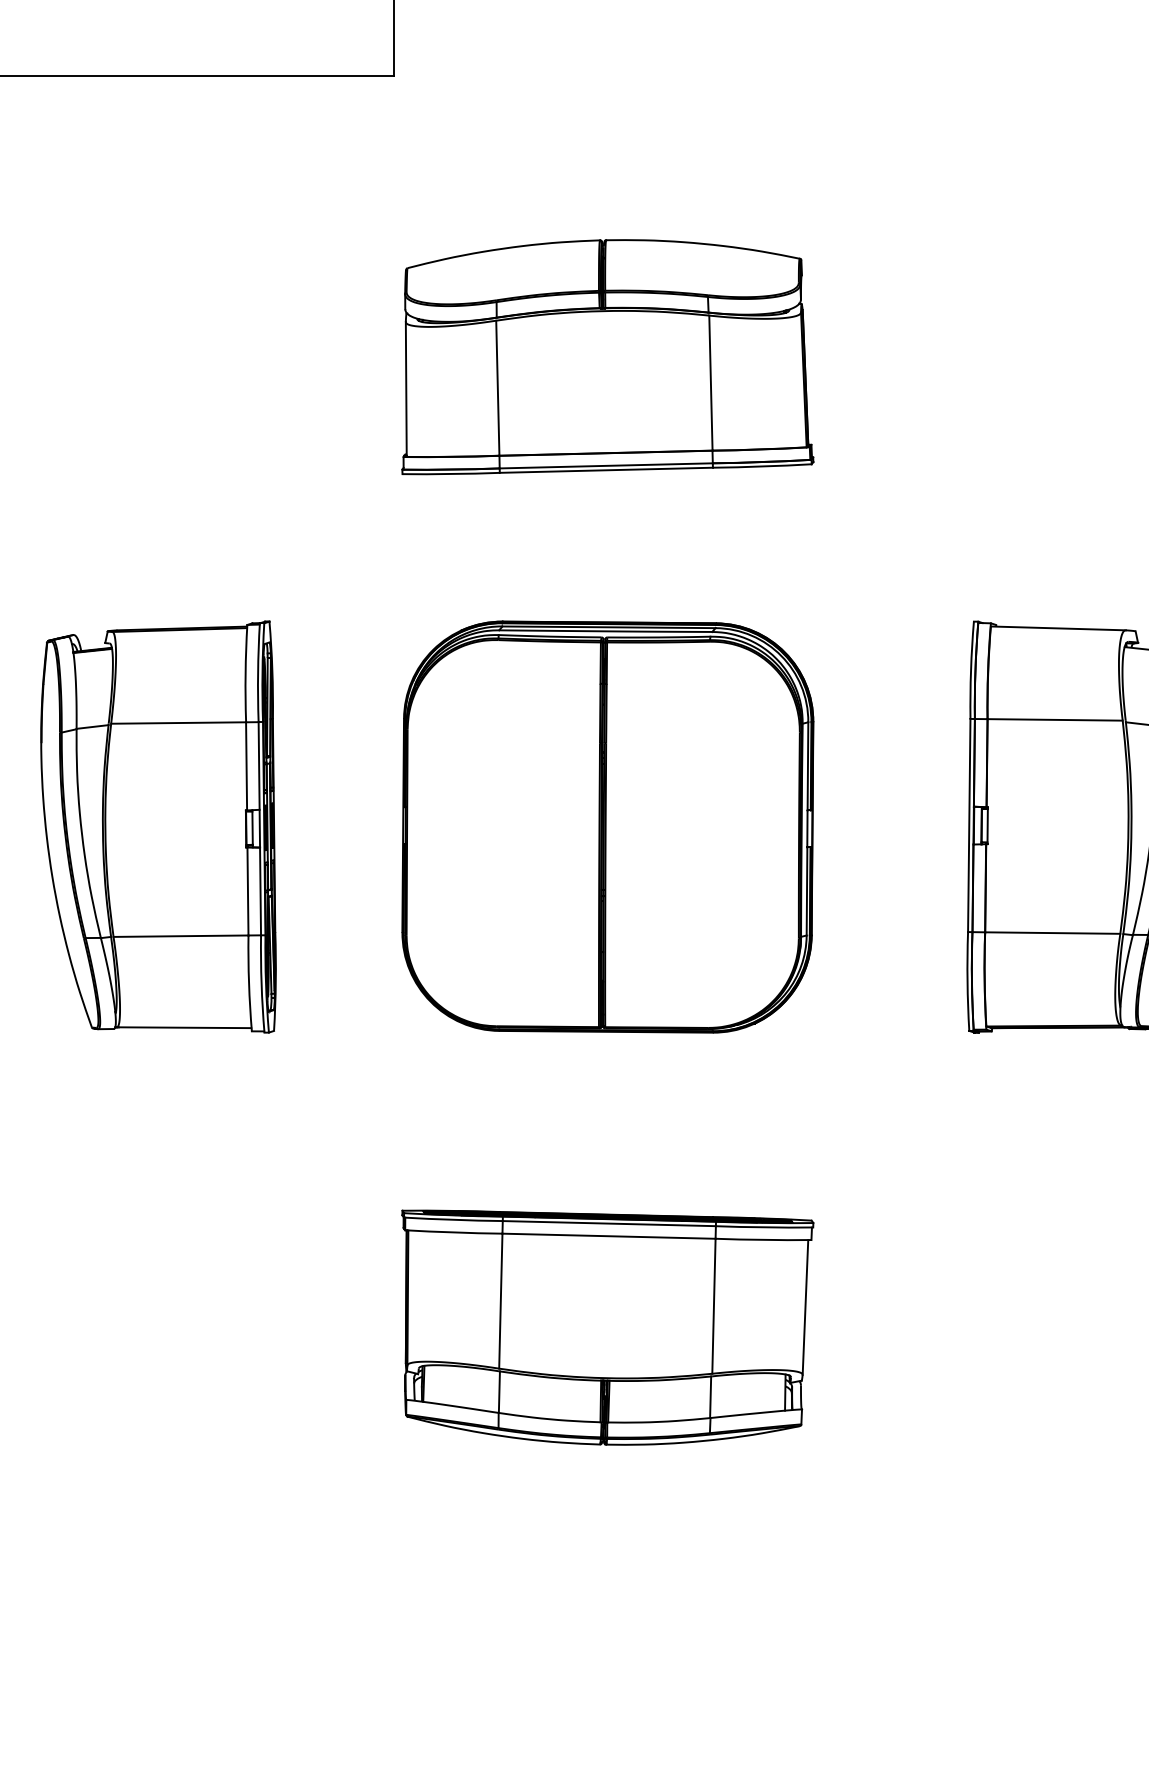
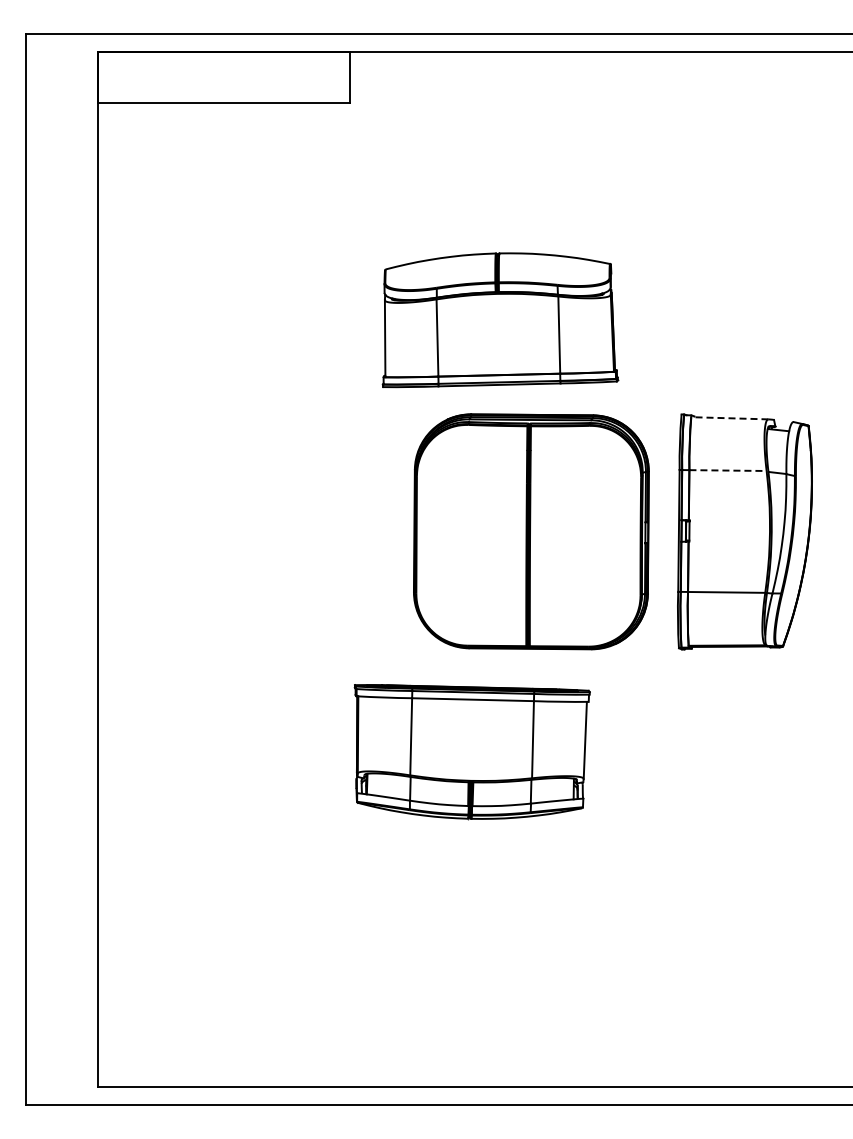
part: (608, 357) -> (500, 320), moved
line: (1057, 628) -> (729, 418), solid -> dashed
line: (1055, 719) -> (728, 470), solid -> dashed
part: (158, 826) -> (215, 531), removed
part: (608, 826) -> (531, 531), moved
part: (606, 1328) -> (471, 752), moved

